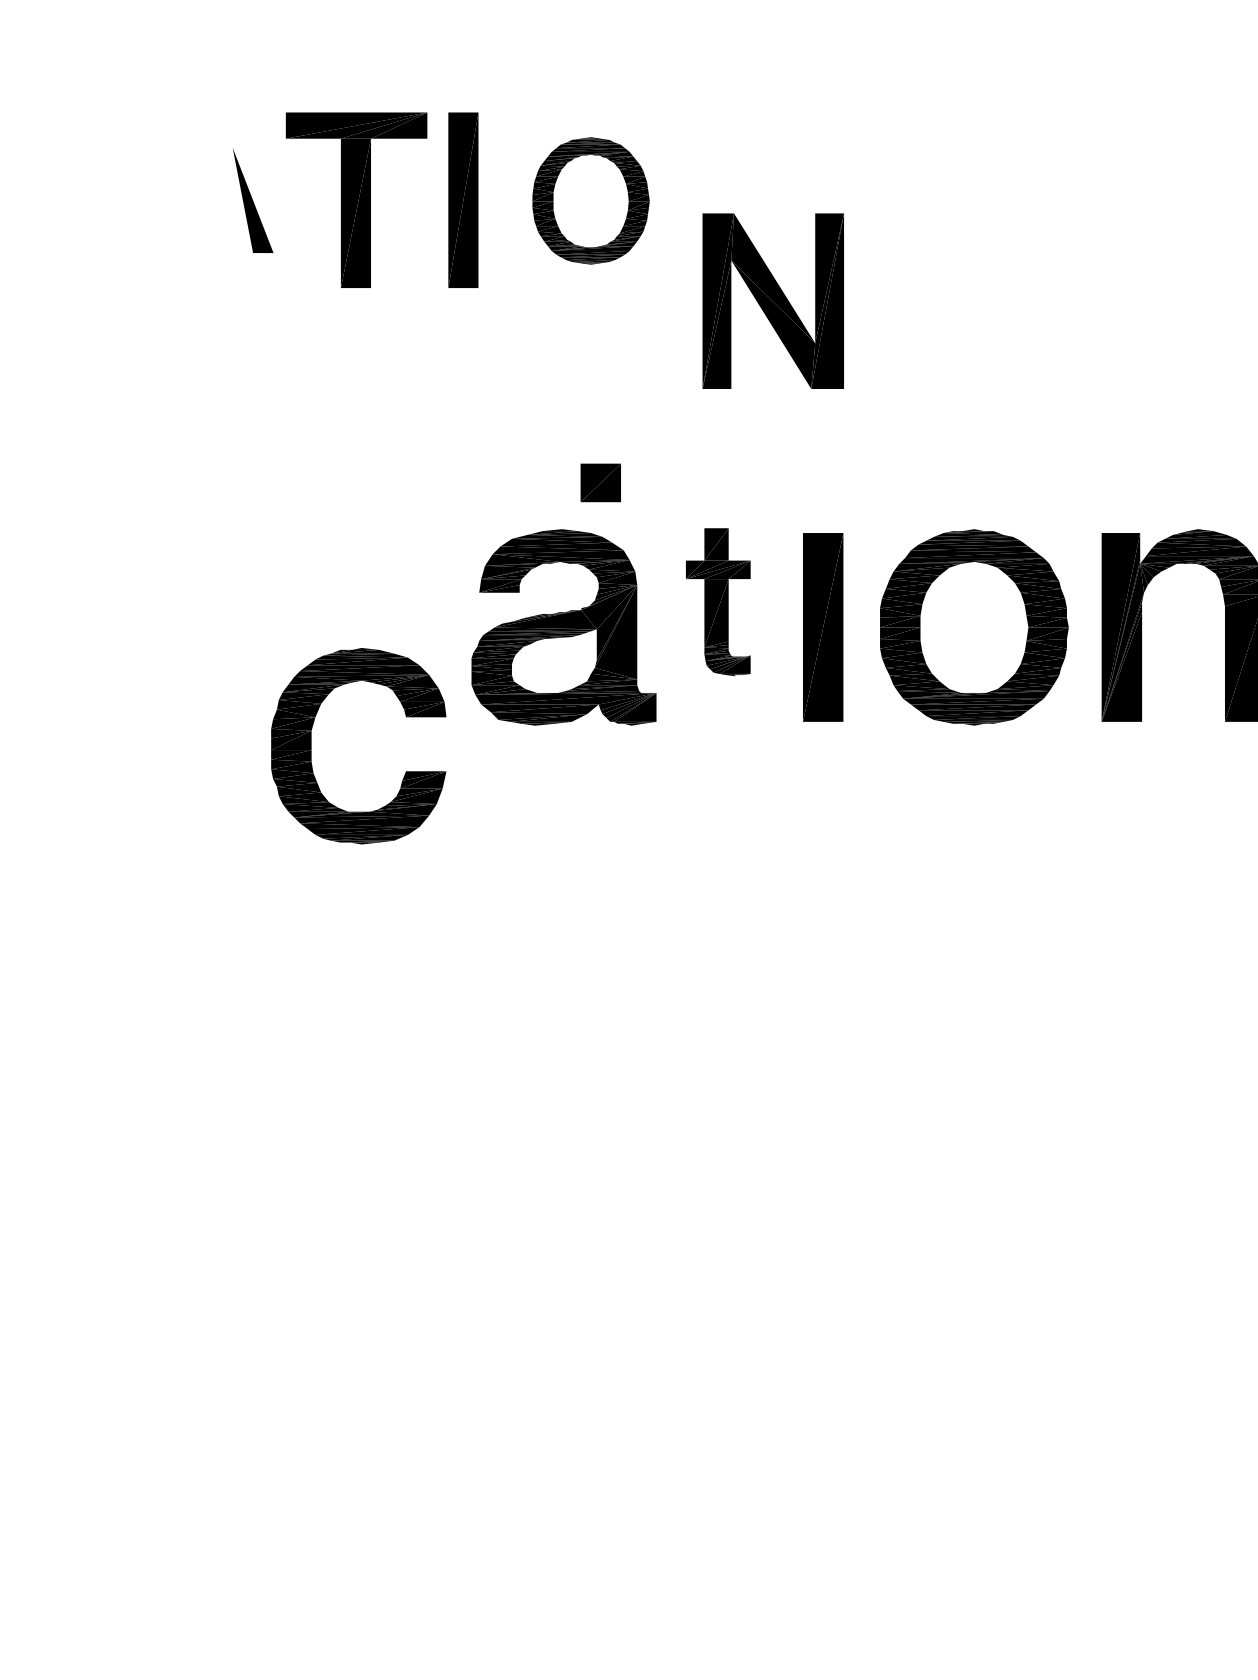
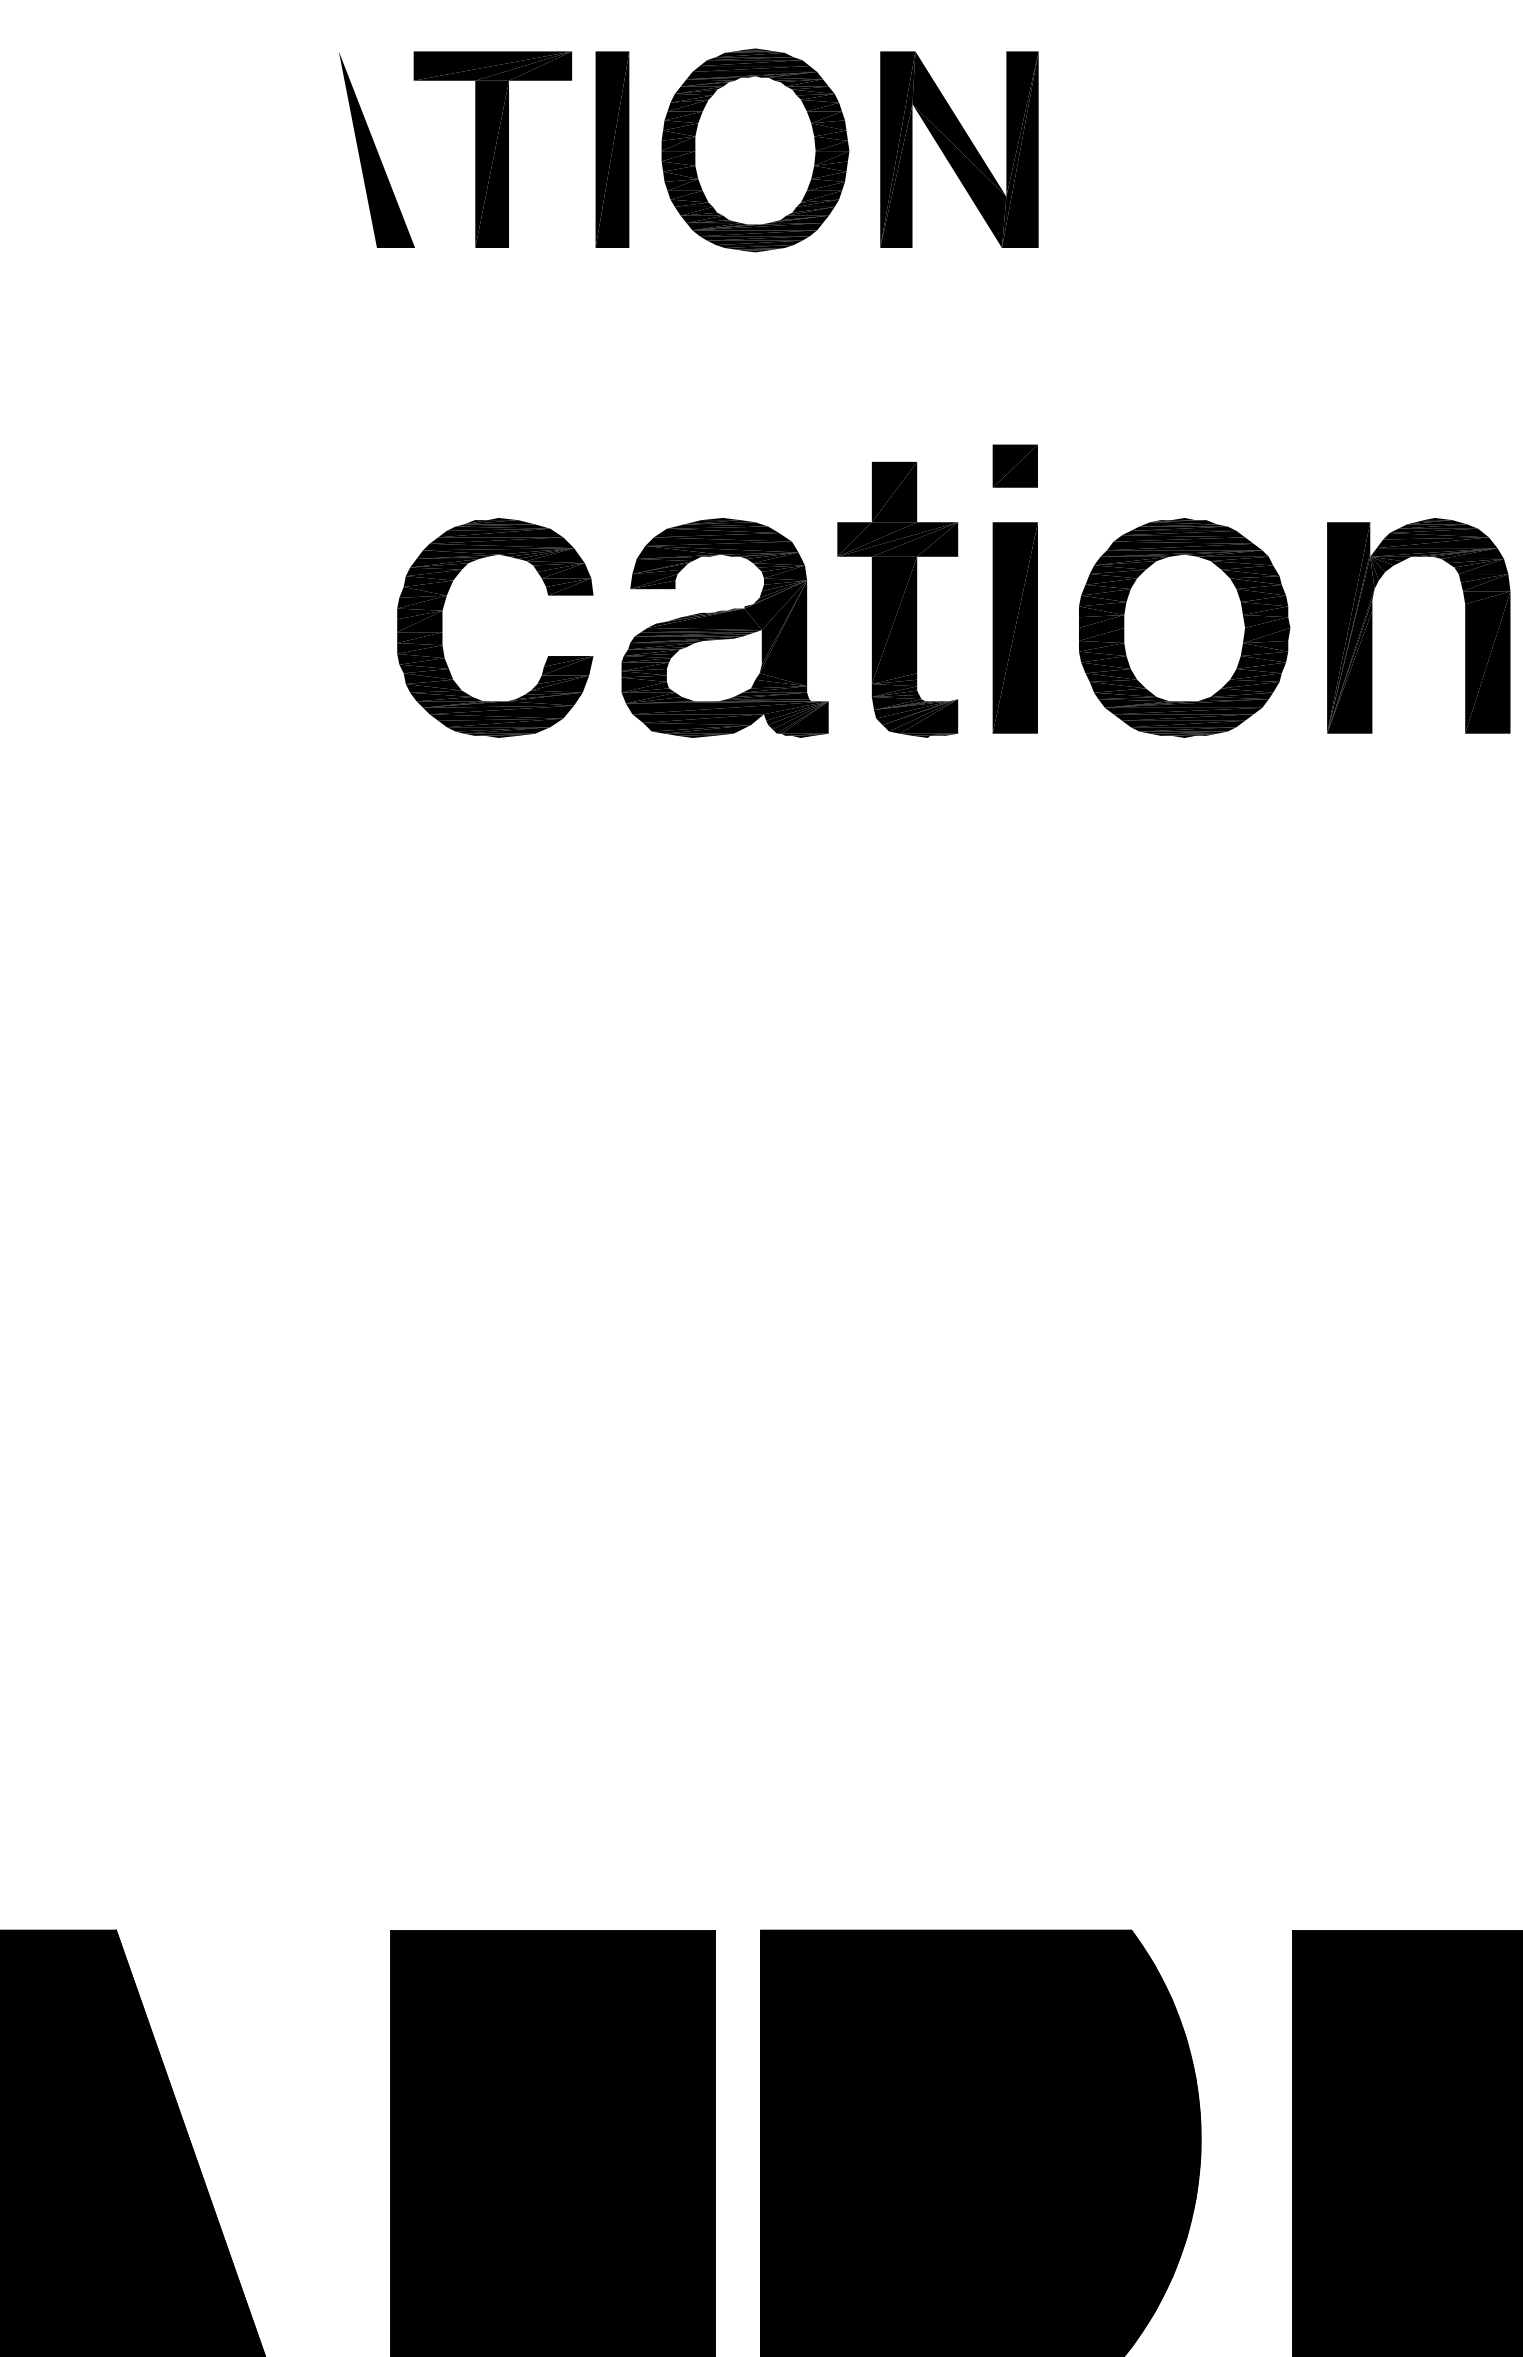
part: (252, 200) -> (376, 149), size x1.67
part: (591, 201) -> (755, 150), size x1.43
part: (773, 301) -> (959, 149), moved
part: (600, 482) -> (1014, 465), moved
part: (717, 602) -> (897, 599), size x1.67
part: (311, 745) -> (442, 627), moved

